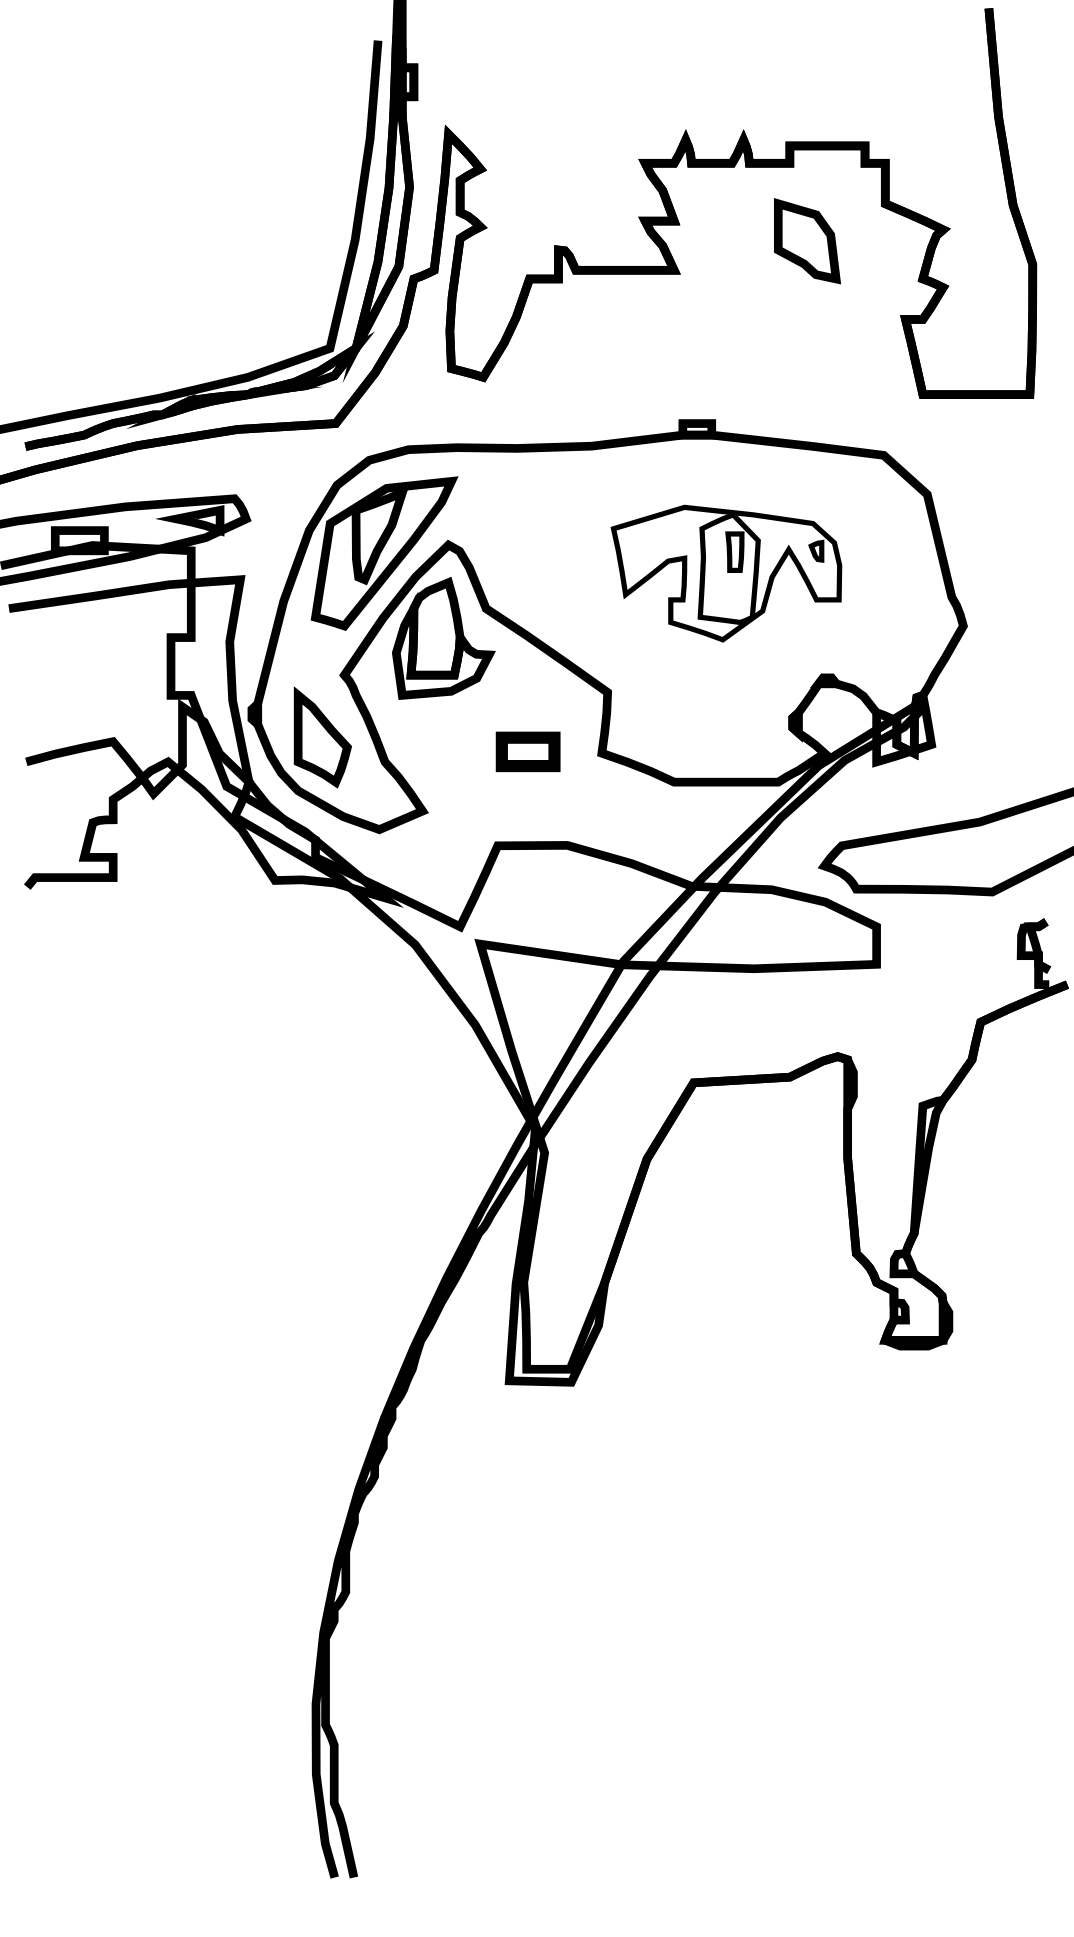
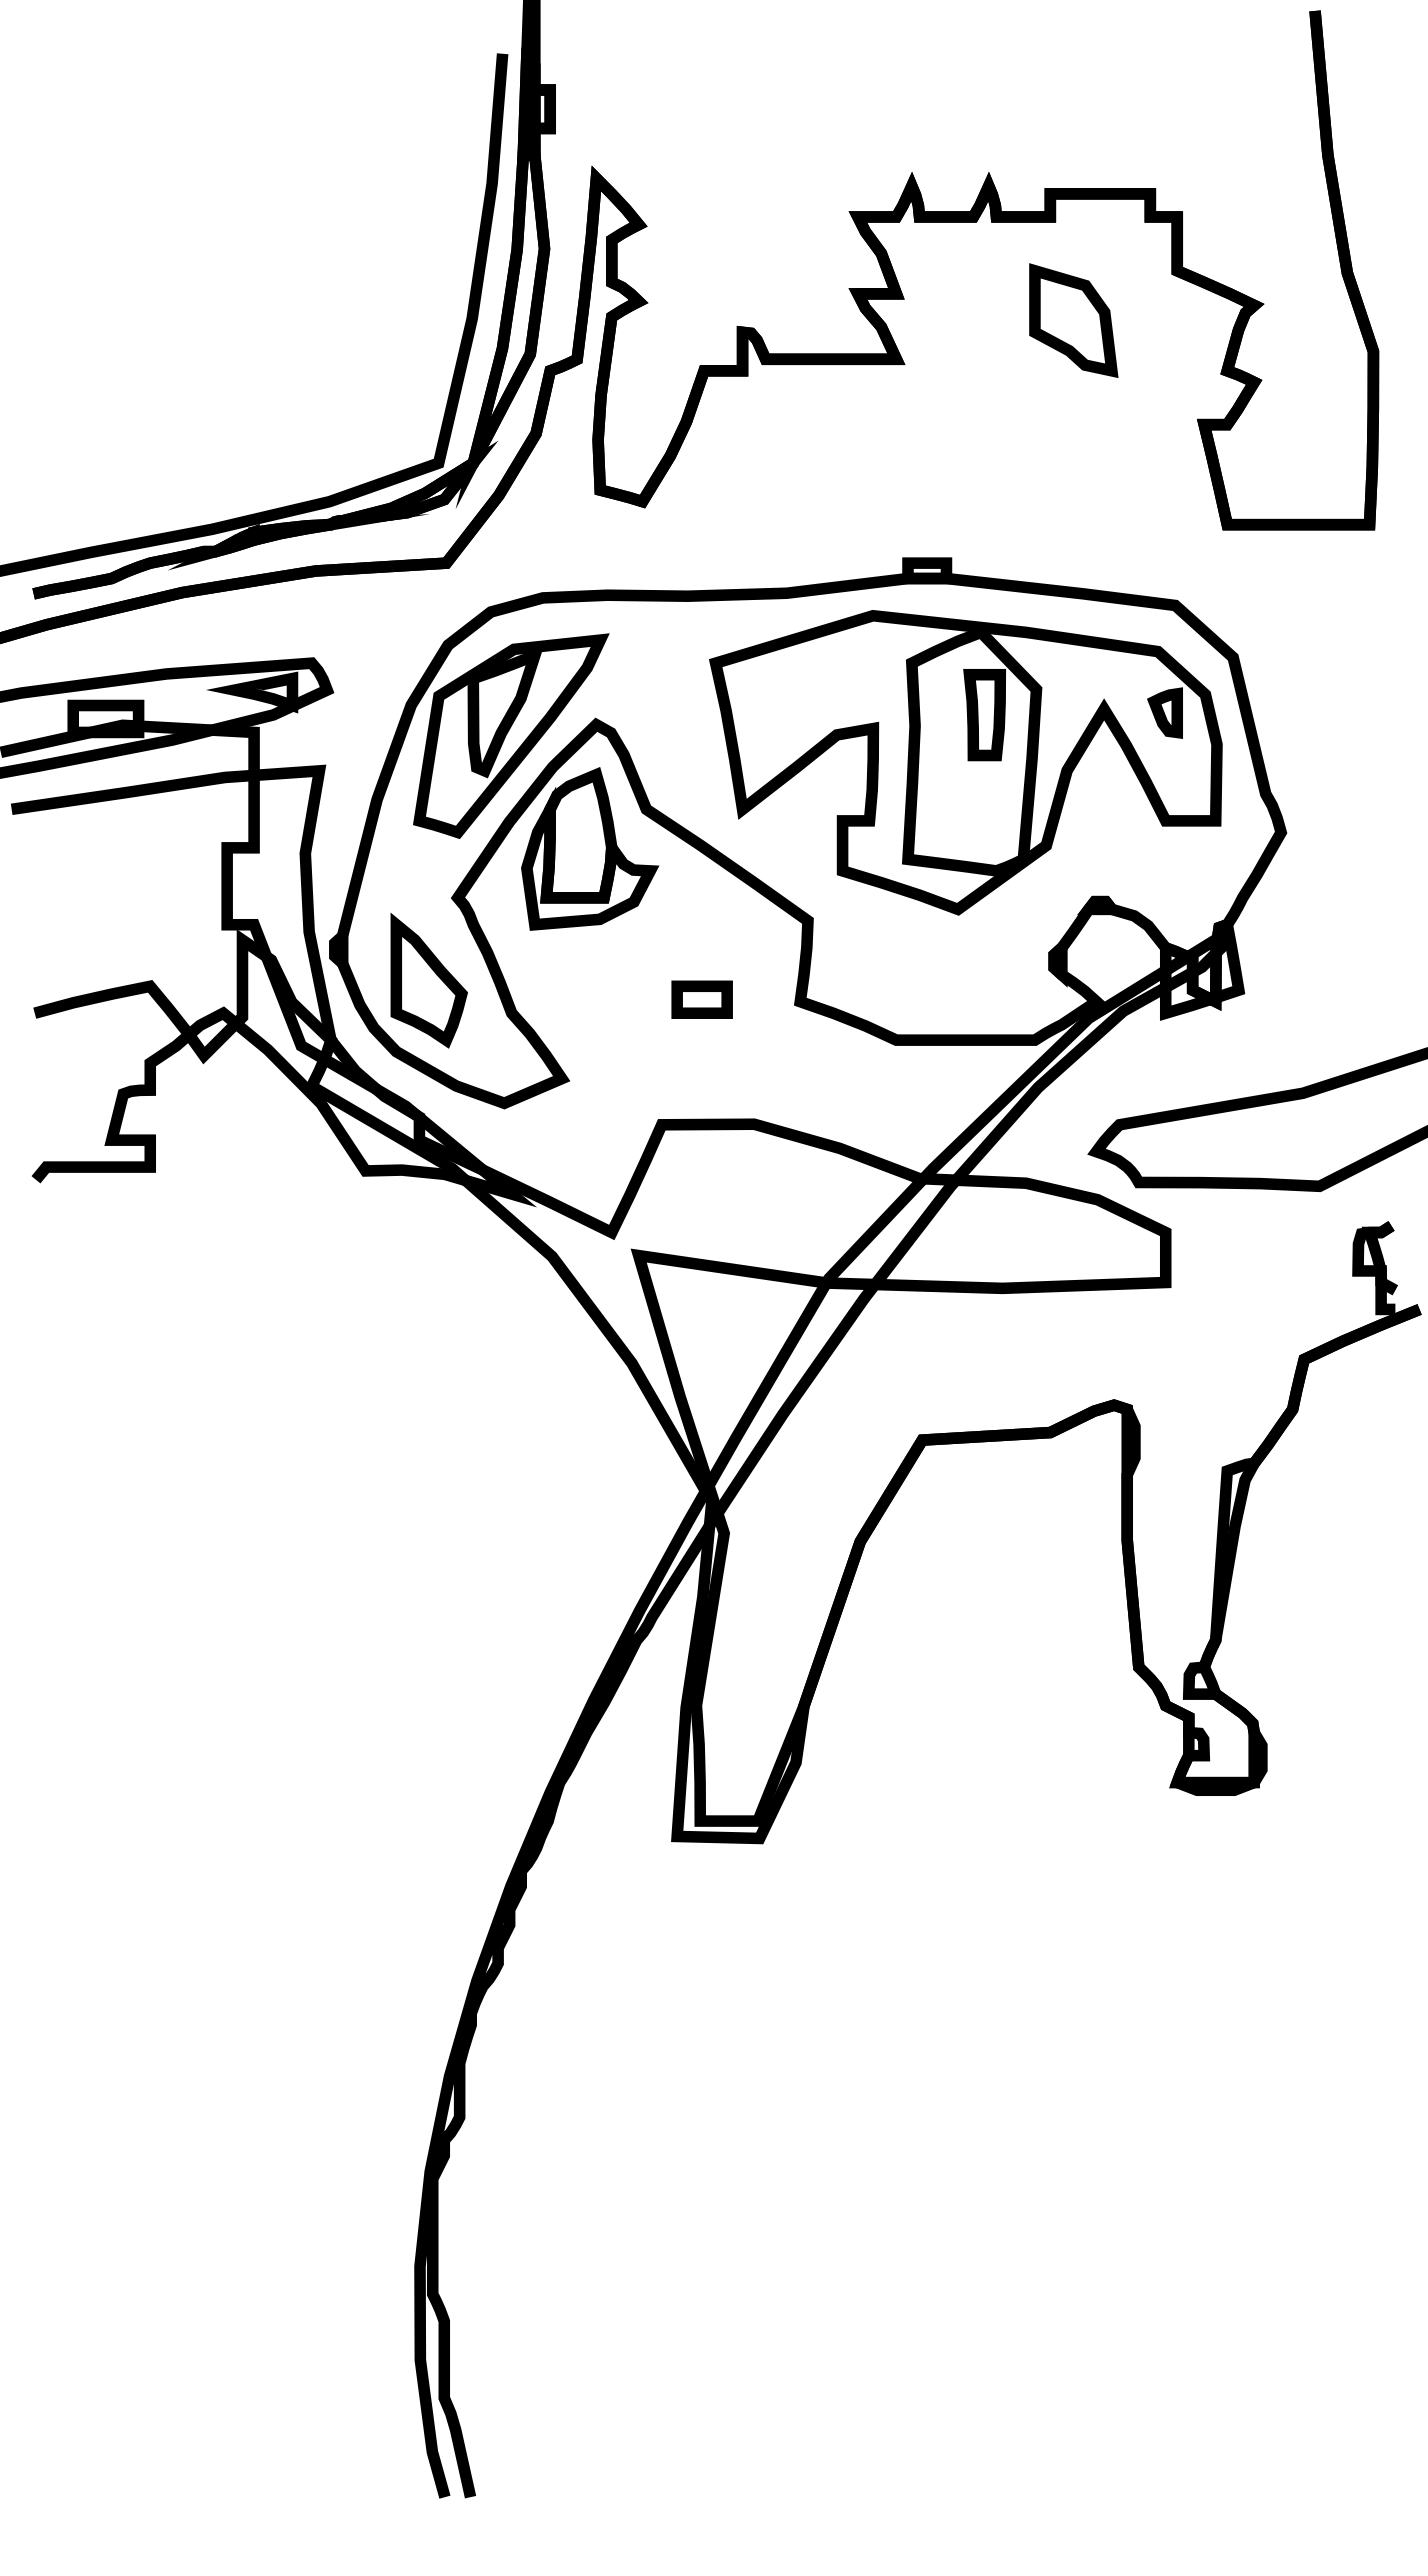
part: (726, 573) -> (965, 762), size x1.67
part: (527, 751) -> (701, 999), size x0.71

